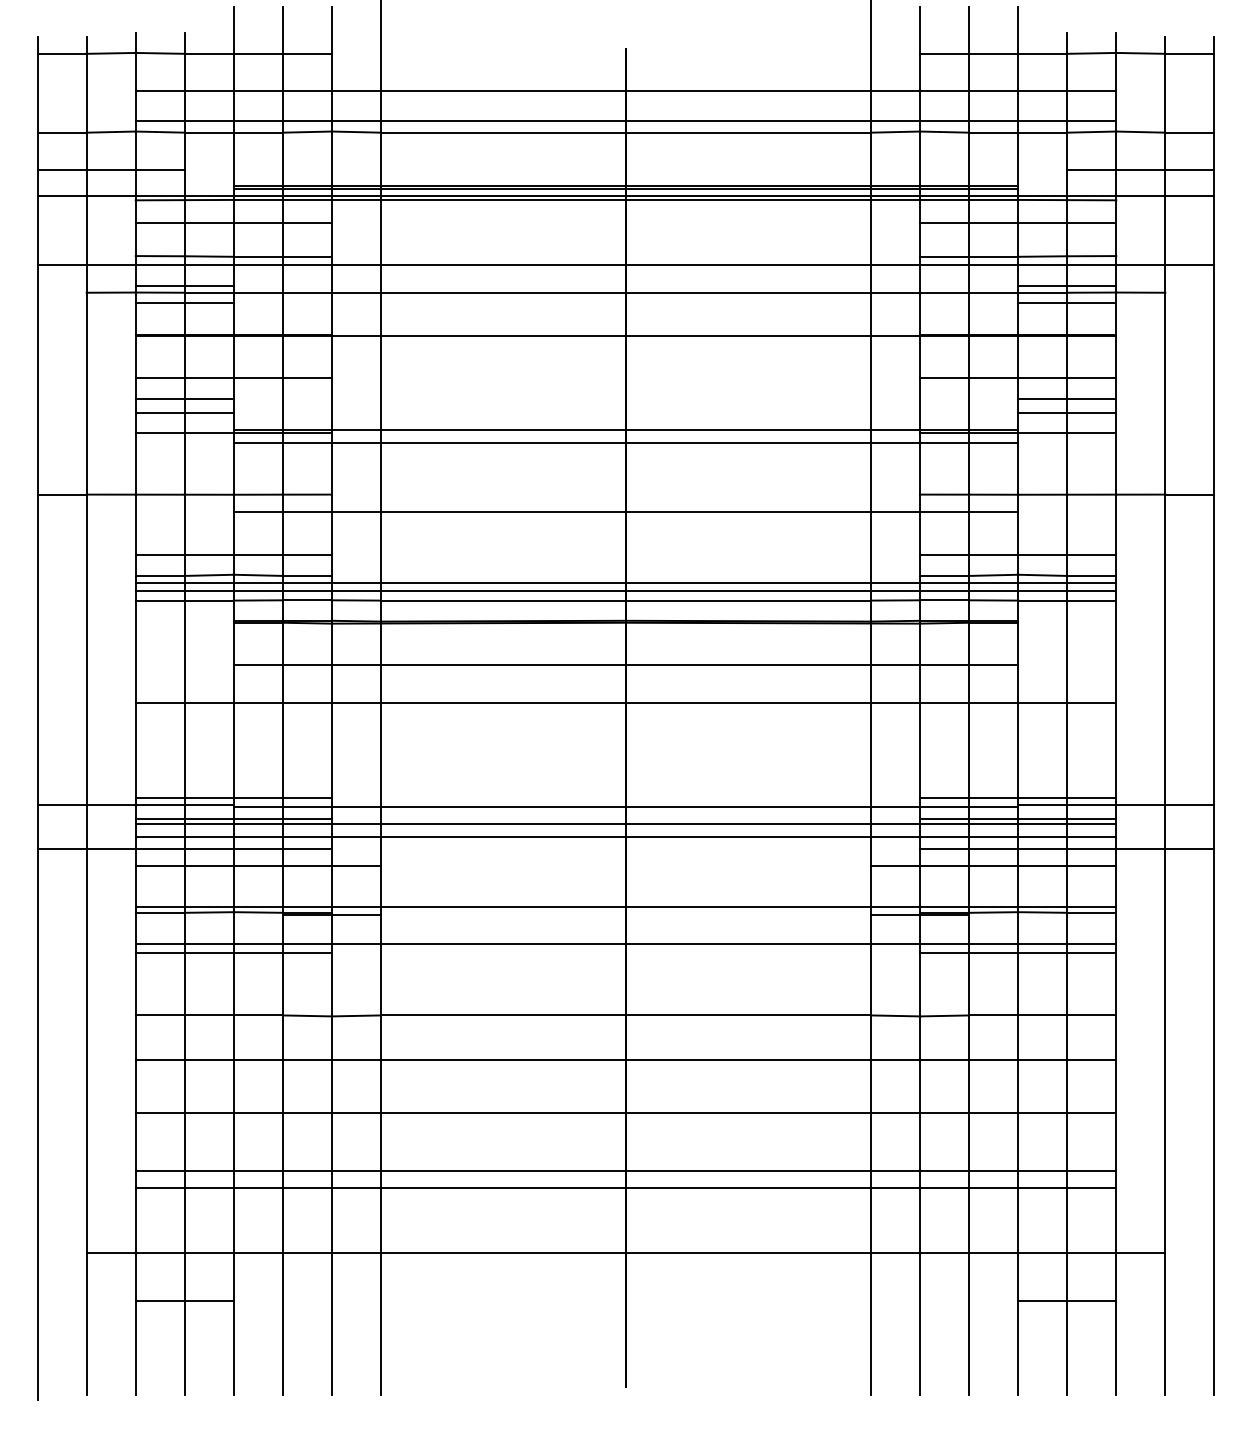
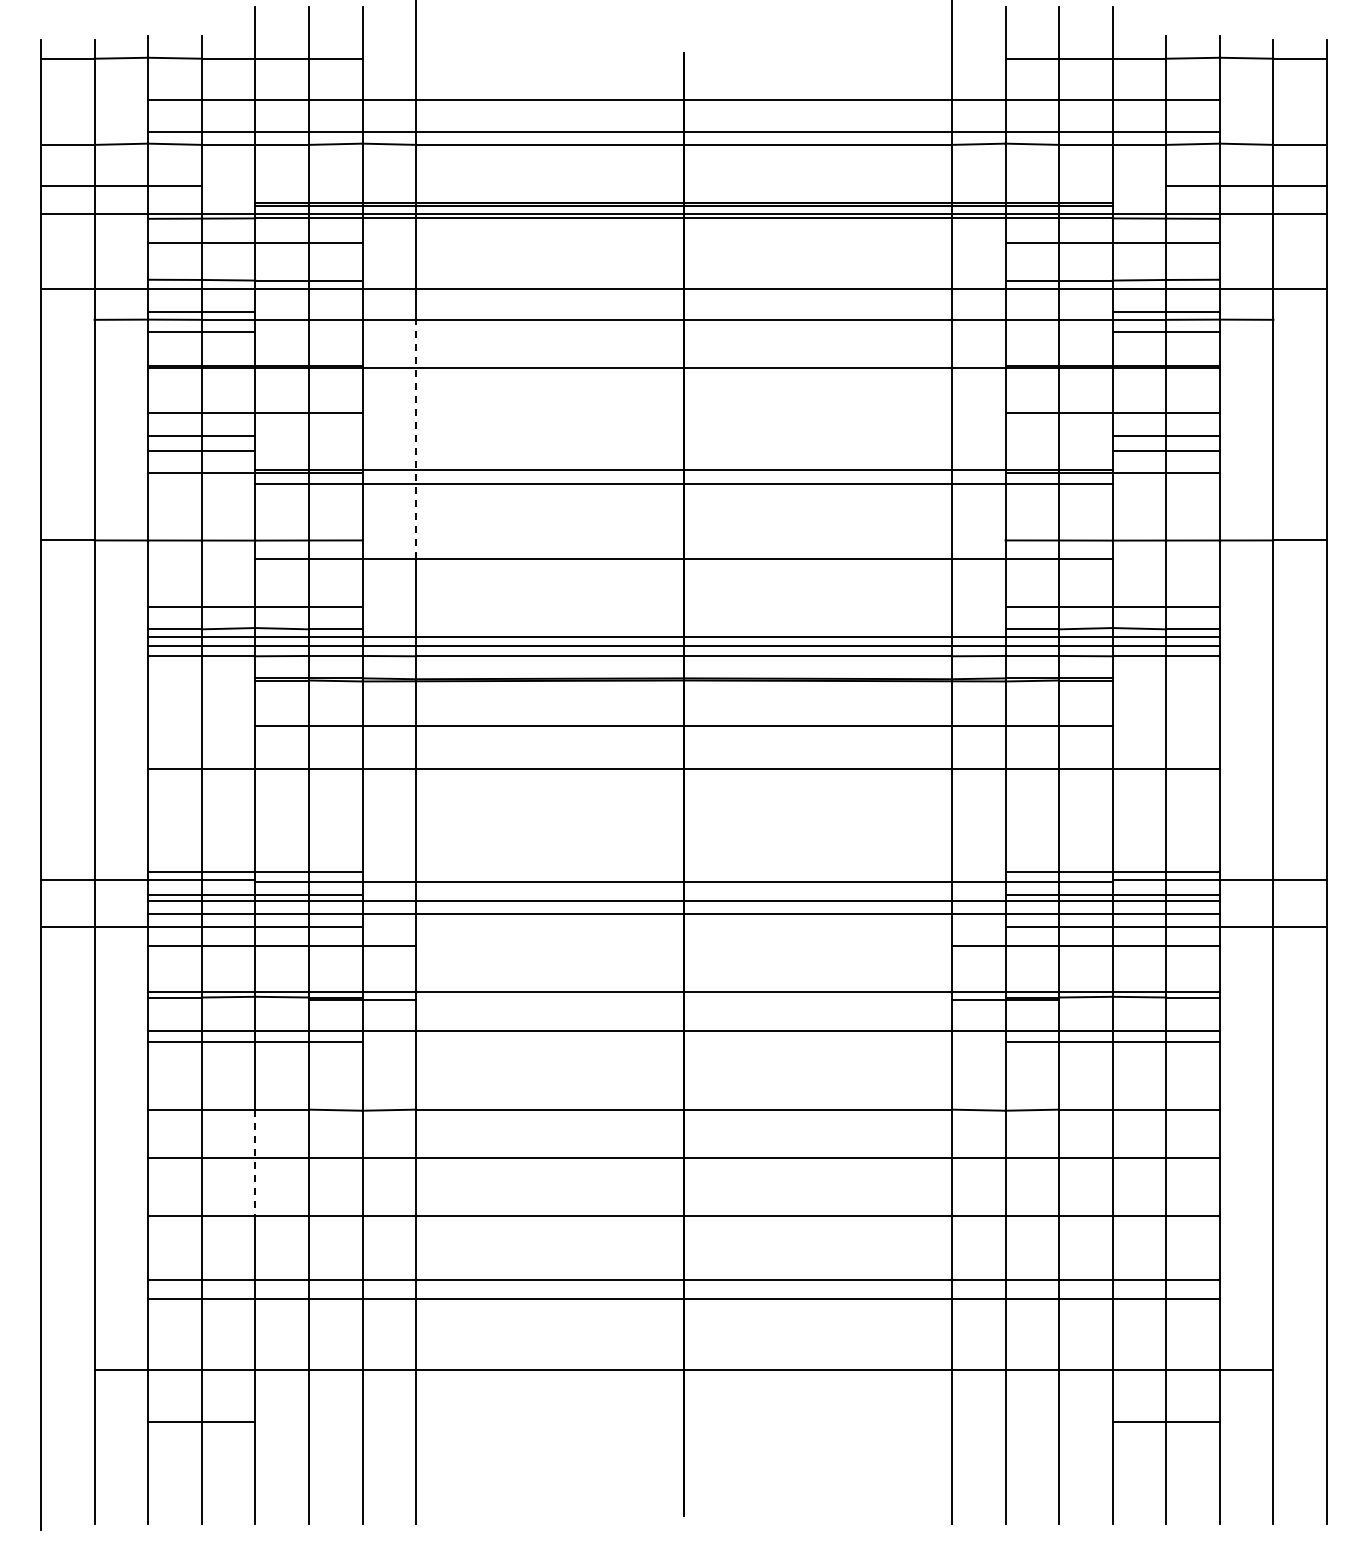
line: (380, 402) -> (415, 439), solid -> dashed
line: (233, 1064) -> (255, 1163), solid -> dashed

